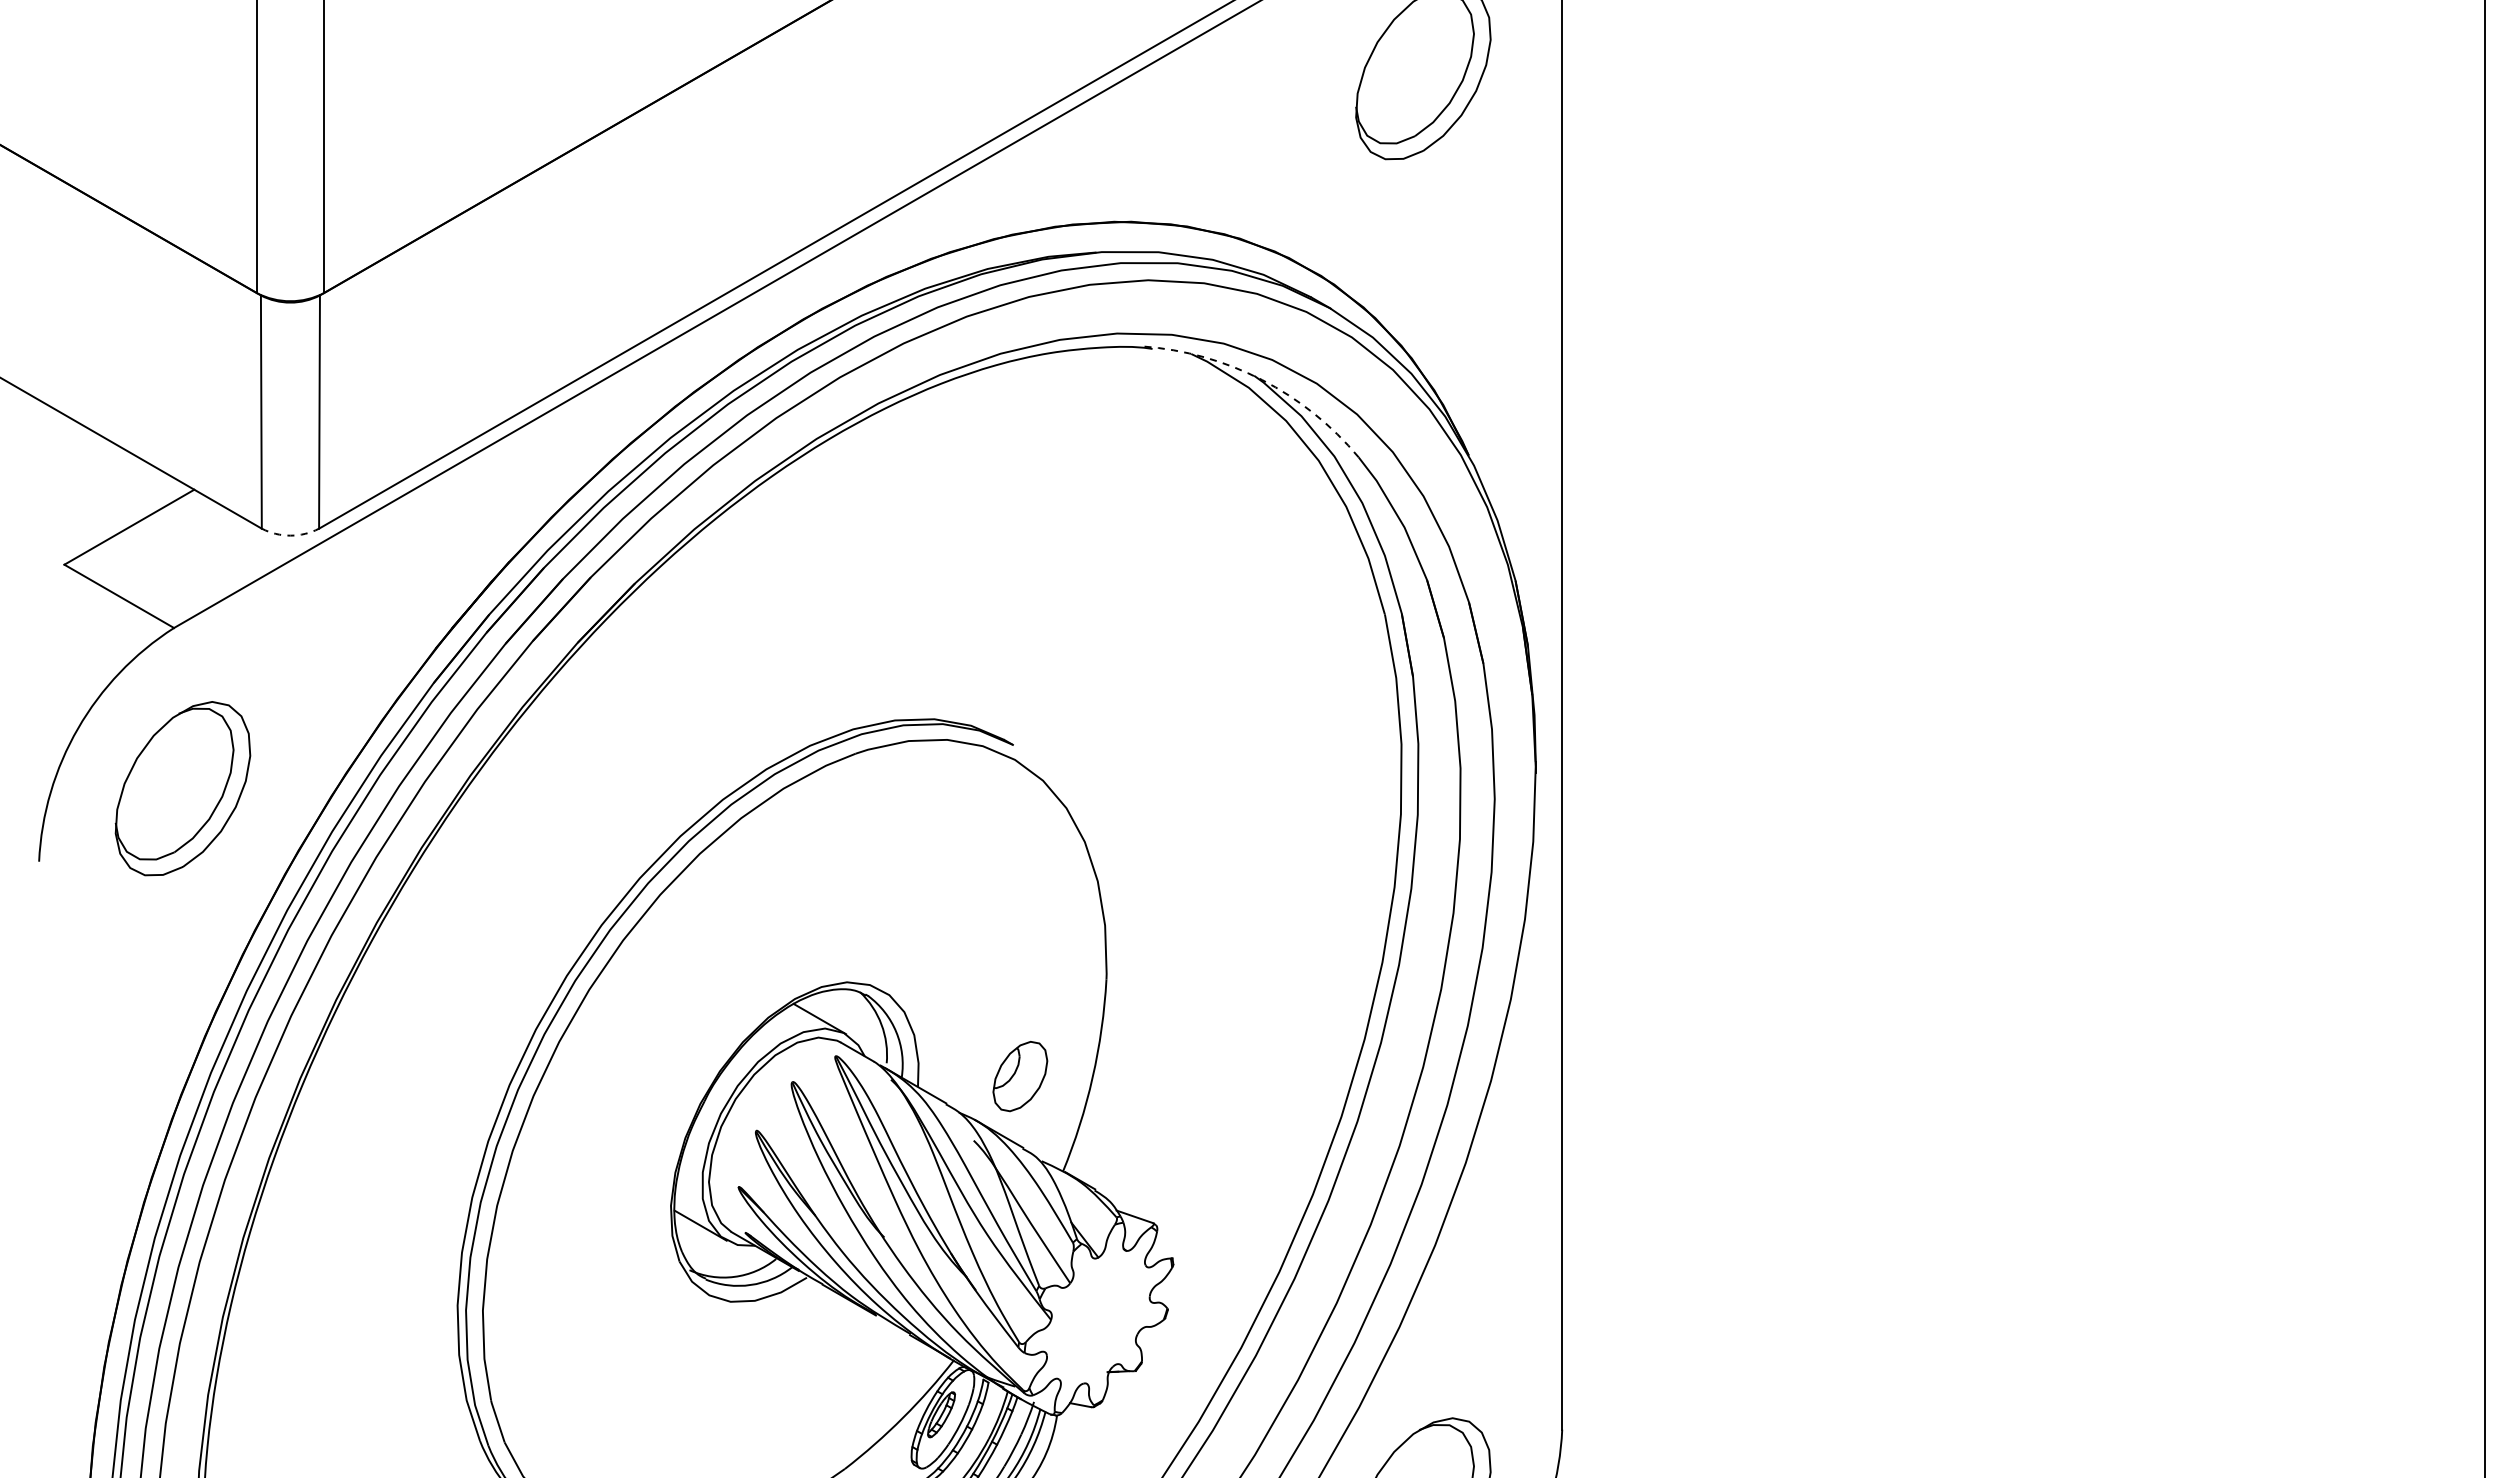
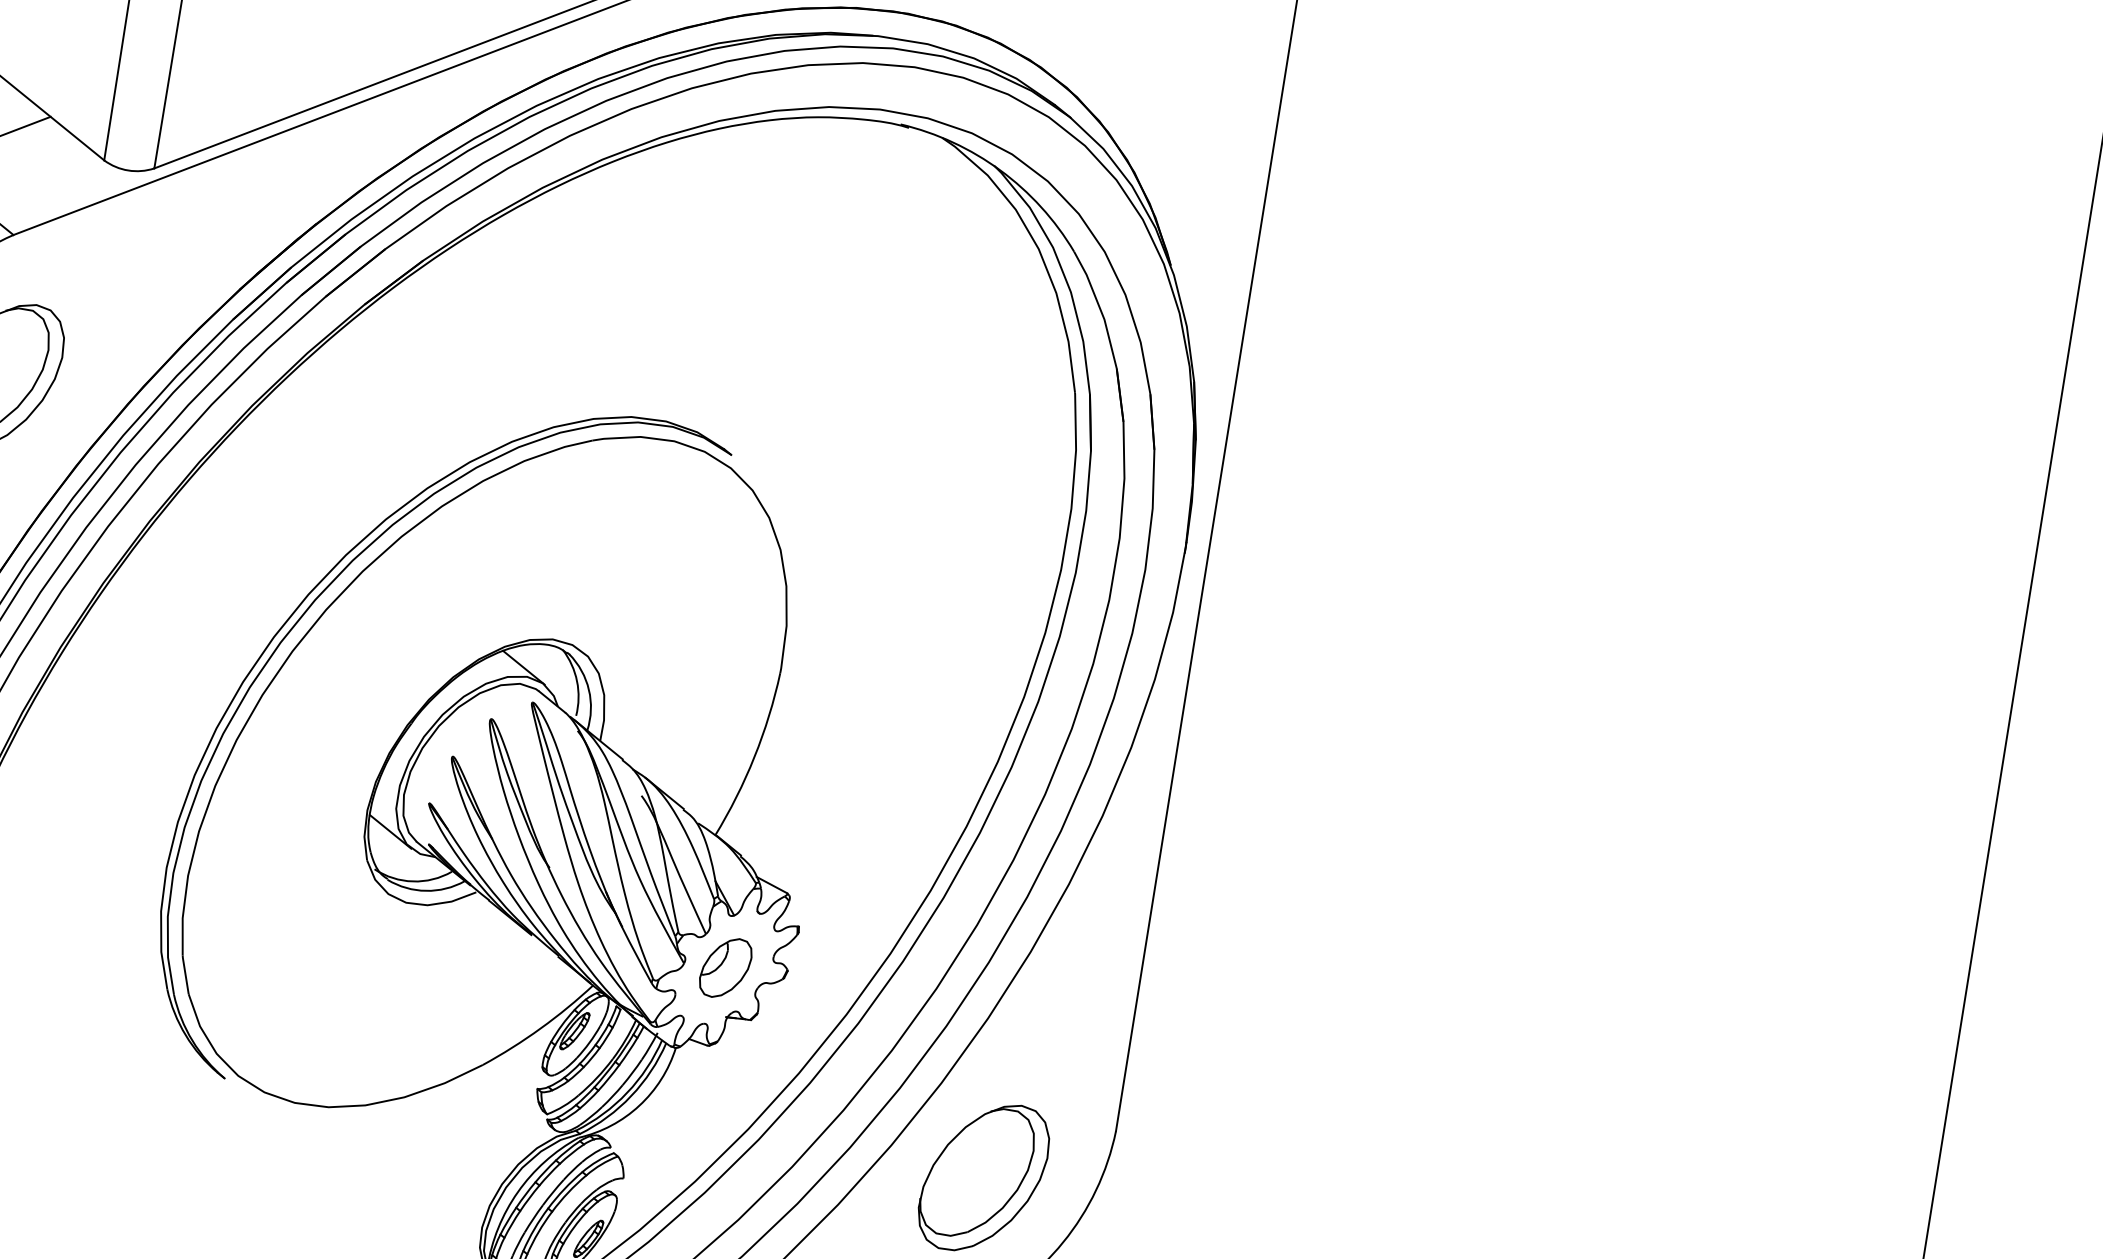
arc: (1261, 379) -> (1000, 169), dashed -> solid
arc: (290, 535) -> (128, 170), dashed -> solid
part: (1020, 1076) -> (725, 968), moved

